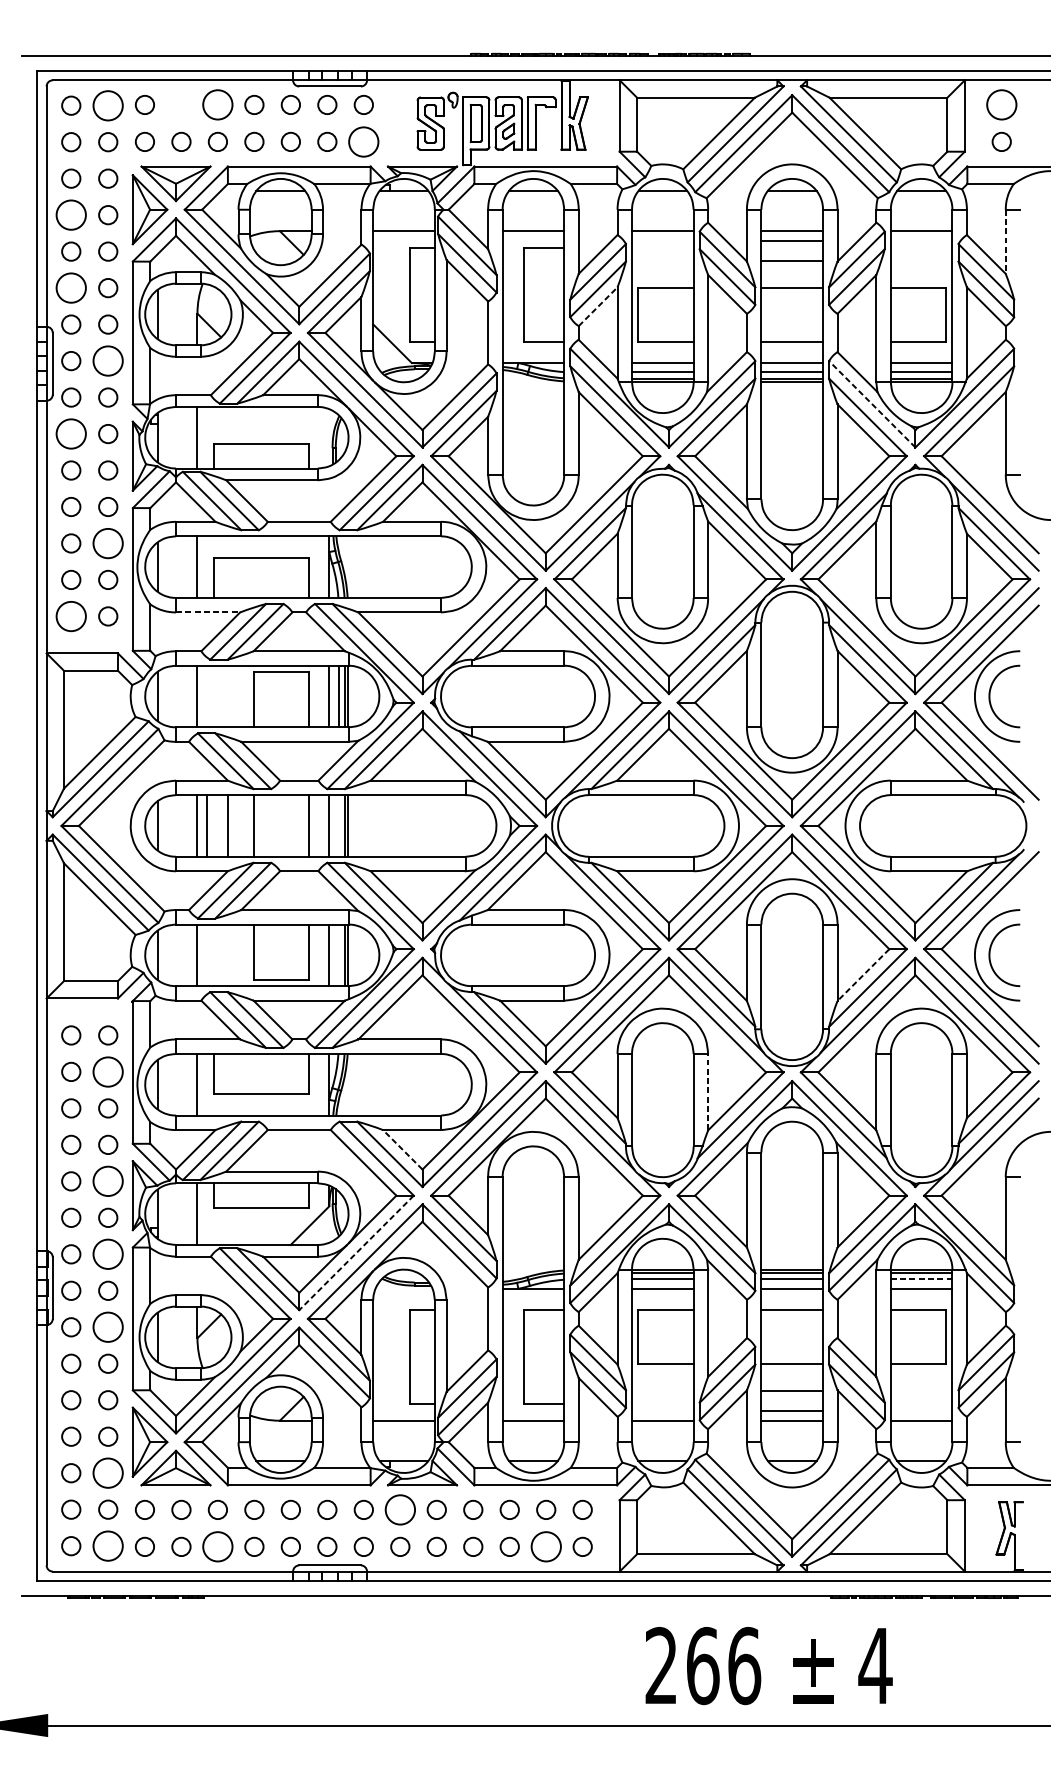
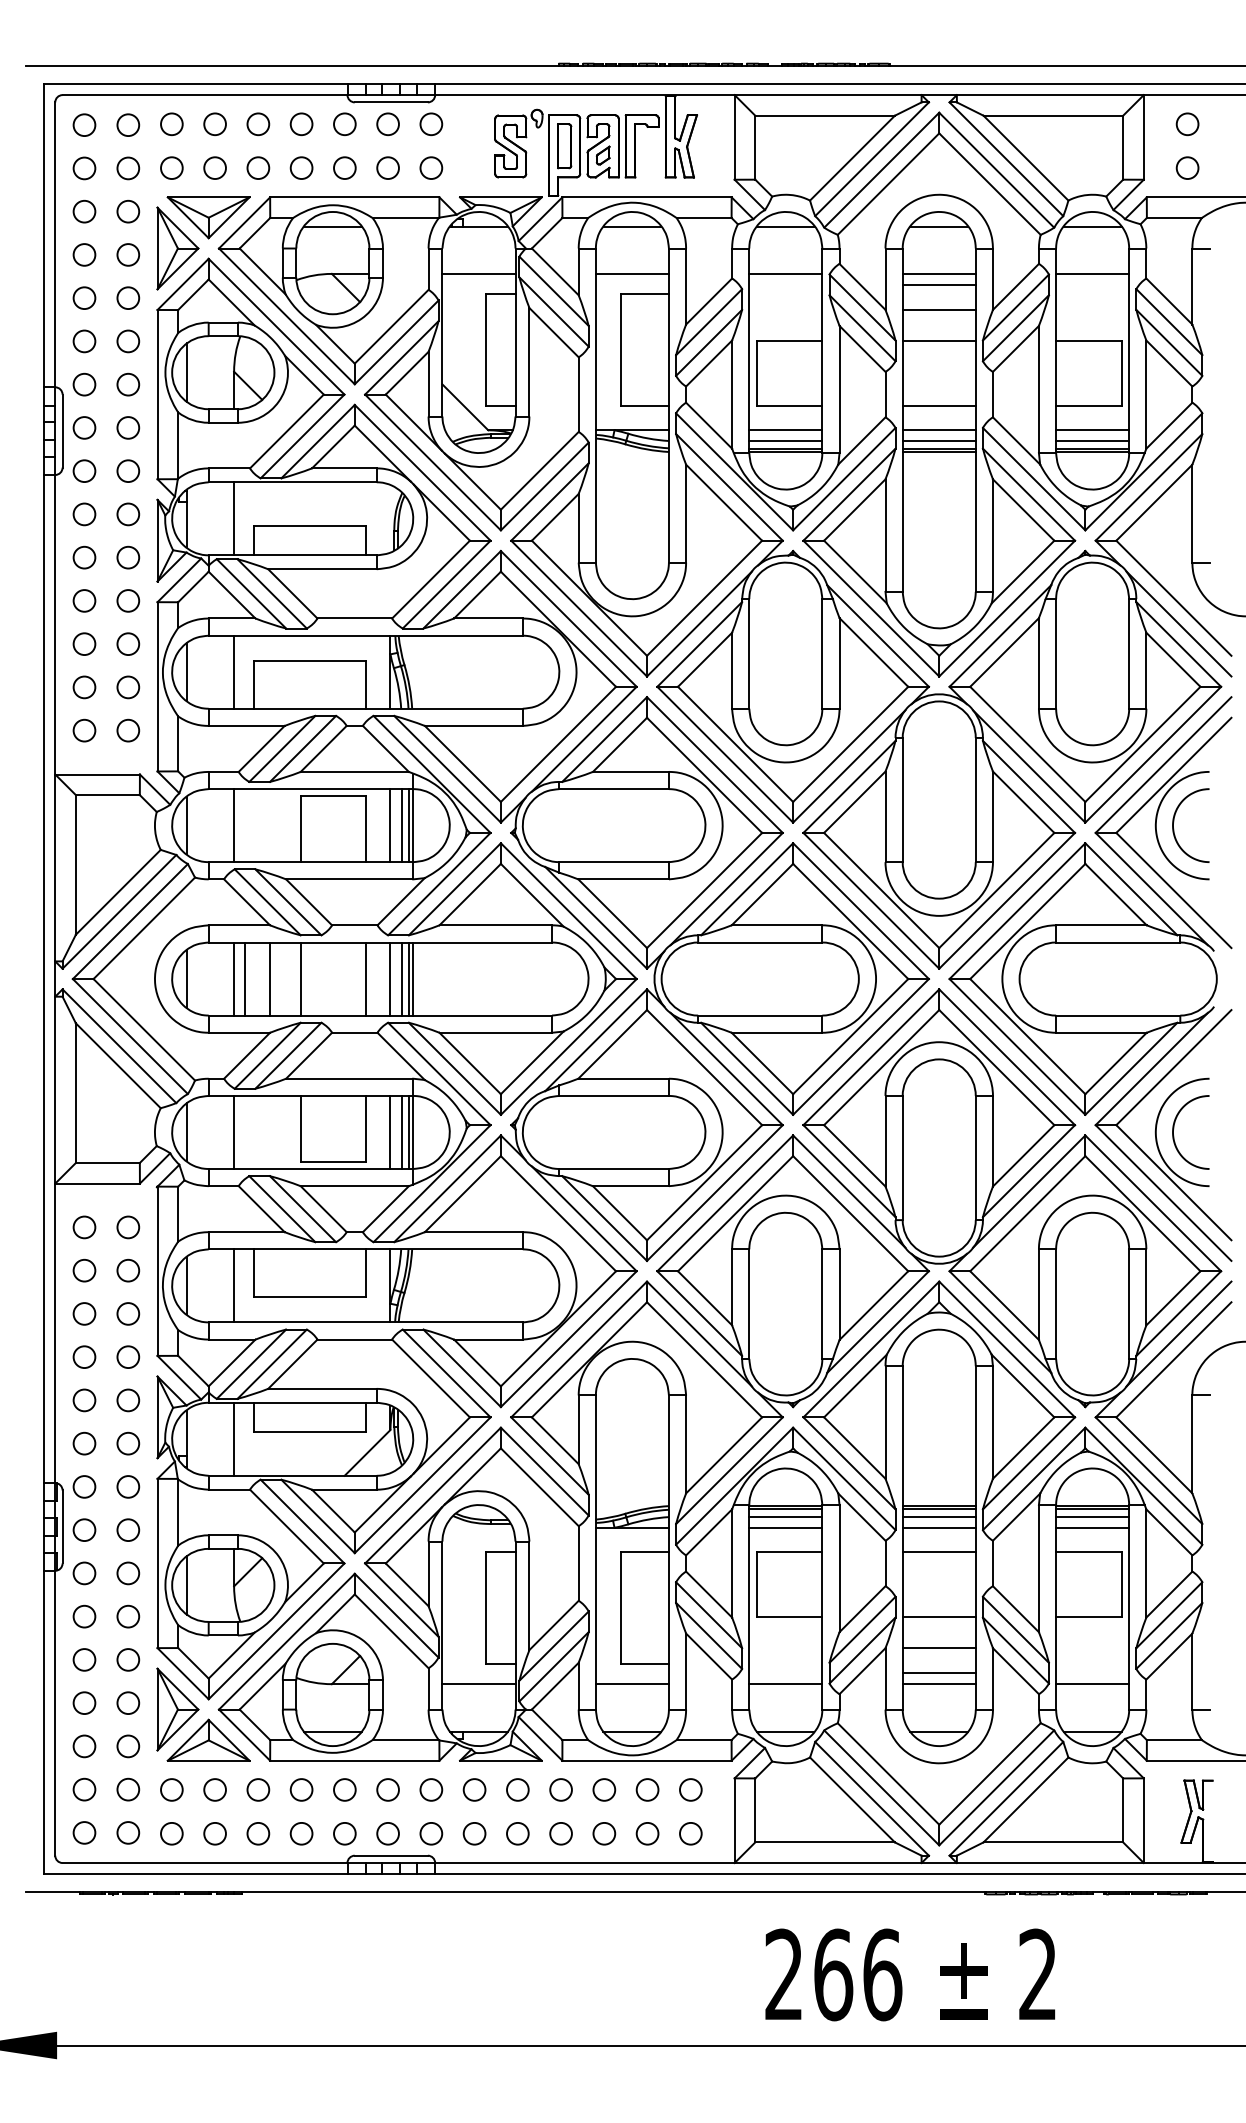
circle: (108, 105) -> (128, 124), size x0.62
circle: (180, 105) -> (214, 124), added
circle: (218, 105) -> (258, 124), size x0.62
circle: (1001, 105) -> (1187, 124), size x0.62
circle: (363, 141) -> (431, 167), size x0.62
circle: (71, 214) -> (84, 254), size x0.62
line: (1005, 241) -> (1192, 286), dashed -> solid
circle: (71, 288) -> (84, 341), size x0.62
line: (598, 306) -> (709, 363), dashed -> solid
circle: (108, 360) -> (128, 427), size x0.62
line: (871, 403) -> (1033, 478), dashed -> solid
circle: (71, 434) -> (84, 514), size x0.62
circle: (108, 542) -> (128, 643), size x0.62
line: (207, 612) -> (246, 725), dashed -> solid
circle: (71, 616) -> (84, 730), size x0.62
line: (338, 825) -> (401, 978), added
line: (338, 955) -> (401, 1132), added
line: (863, 975) -> (1023, 1156), dashed -> solid
circle: (108, 1071) -> (128, 1270), size x0.62
line: (708, 1092) -> (839, 1294), dashed -> solid
line: (402, 1149) -> (477, 1362), dashed -> solid
circle: (108, 1181) -> (128, 1400), size x0.62
circle: (108, 1253) -> (128, 1486), size x0.62
line: (356, 1253) -> (422, 1485), dashed -> solid
line: (921, 1279) -> (1092, 1516), dashed -> solid
circle: (108, 1327) -> (128, 1573), size x0.62
circle: (108, 1473) -> (128, 1746), size x0.62
circle: (400, 1509) -> (474, 1789), size x0.62
circle: (108, 1545) -> (128, 1832), size x0.62
circle: (218, 1546) -> (258, 1833), size x0.62
circle: (546, 1546) -> (647, 1833), size x0.62
text: (875, 1664) -> (1037, 1973), 4 -> 2

